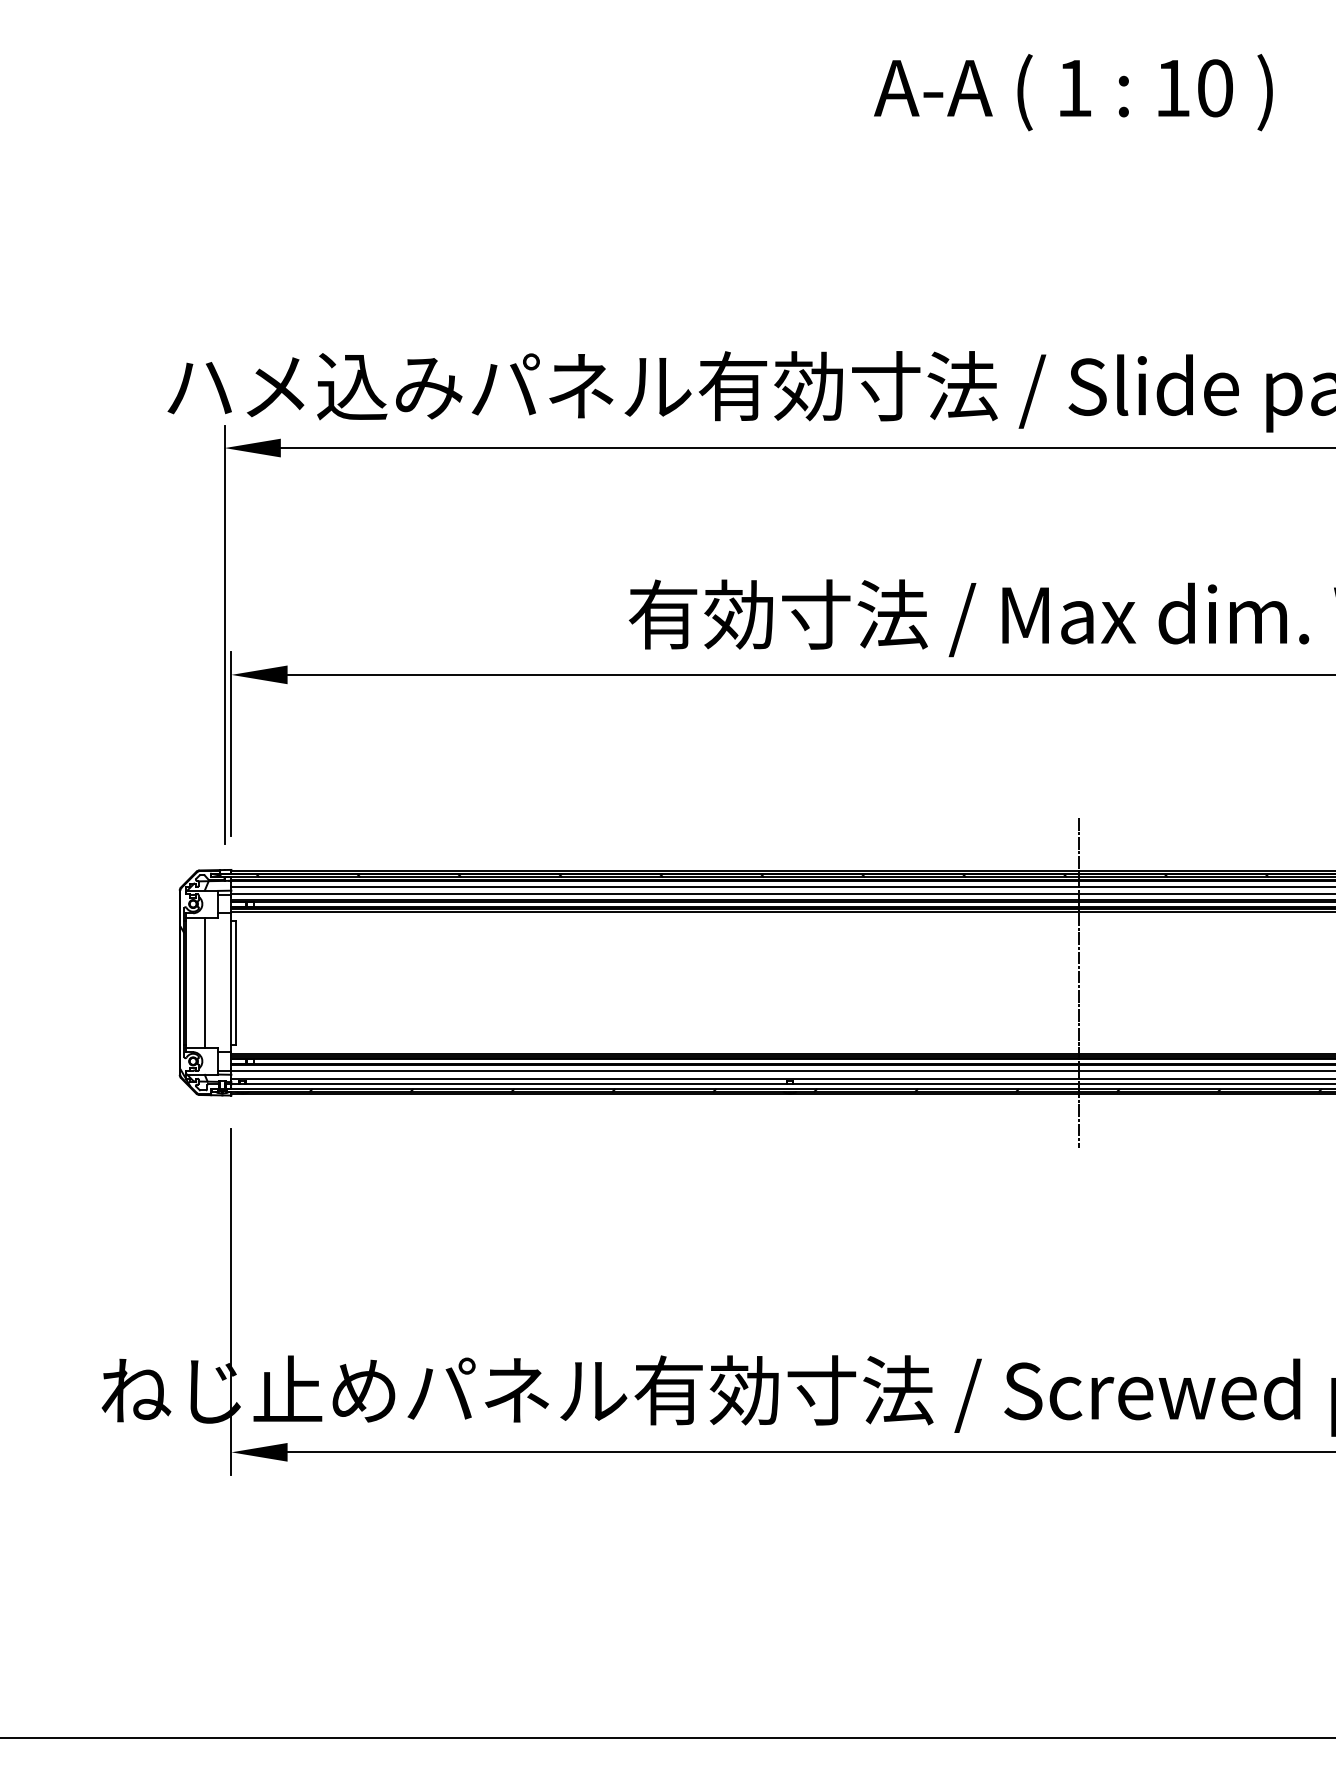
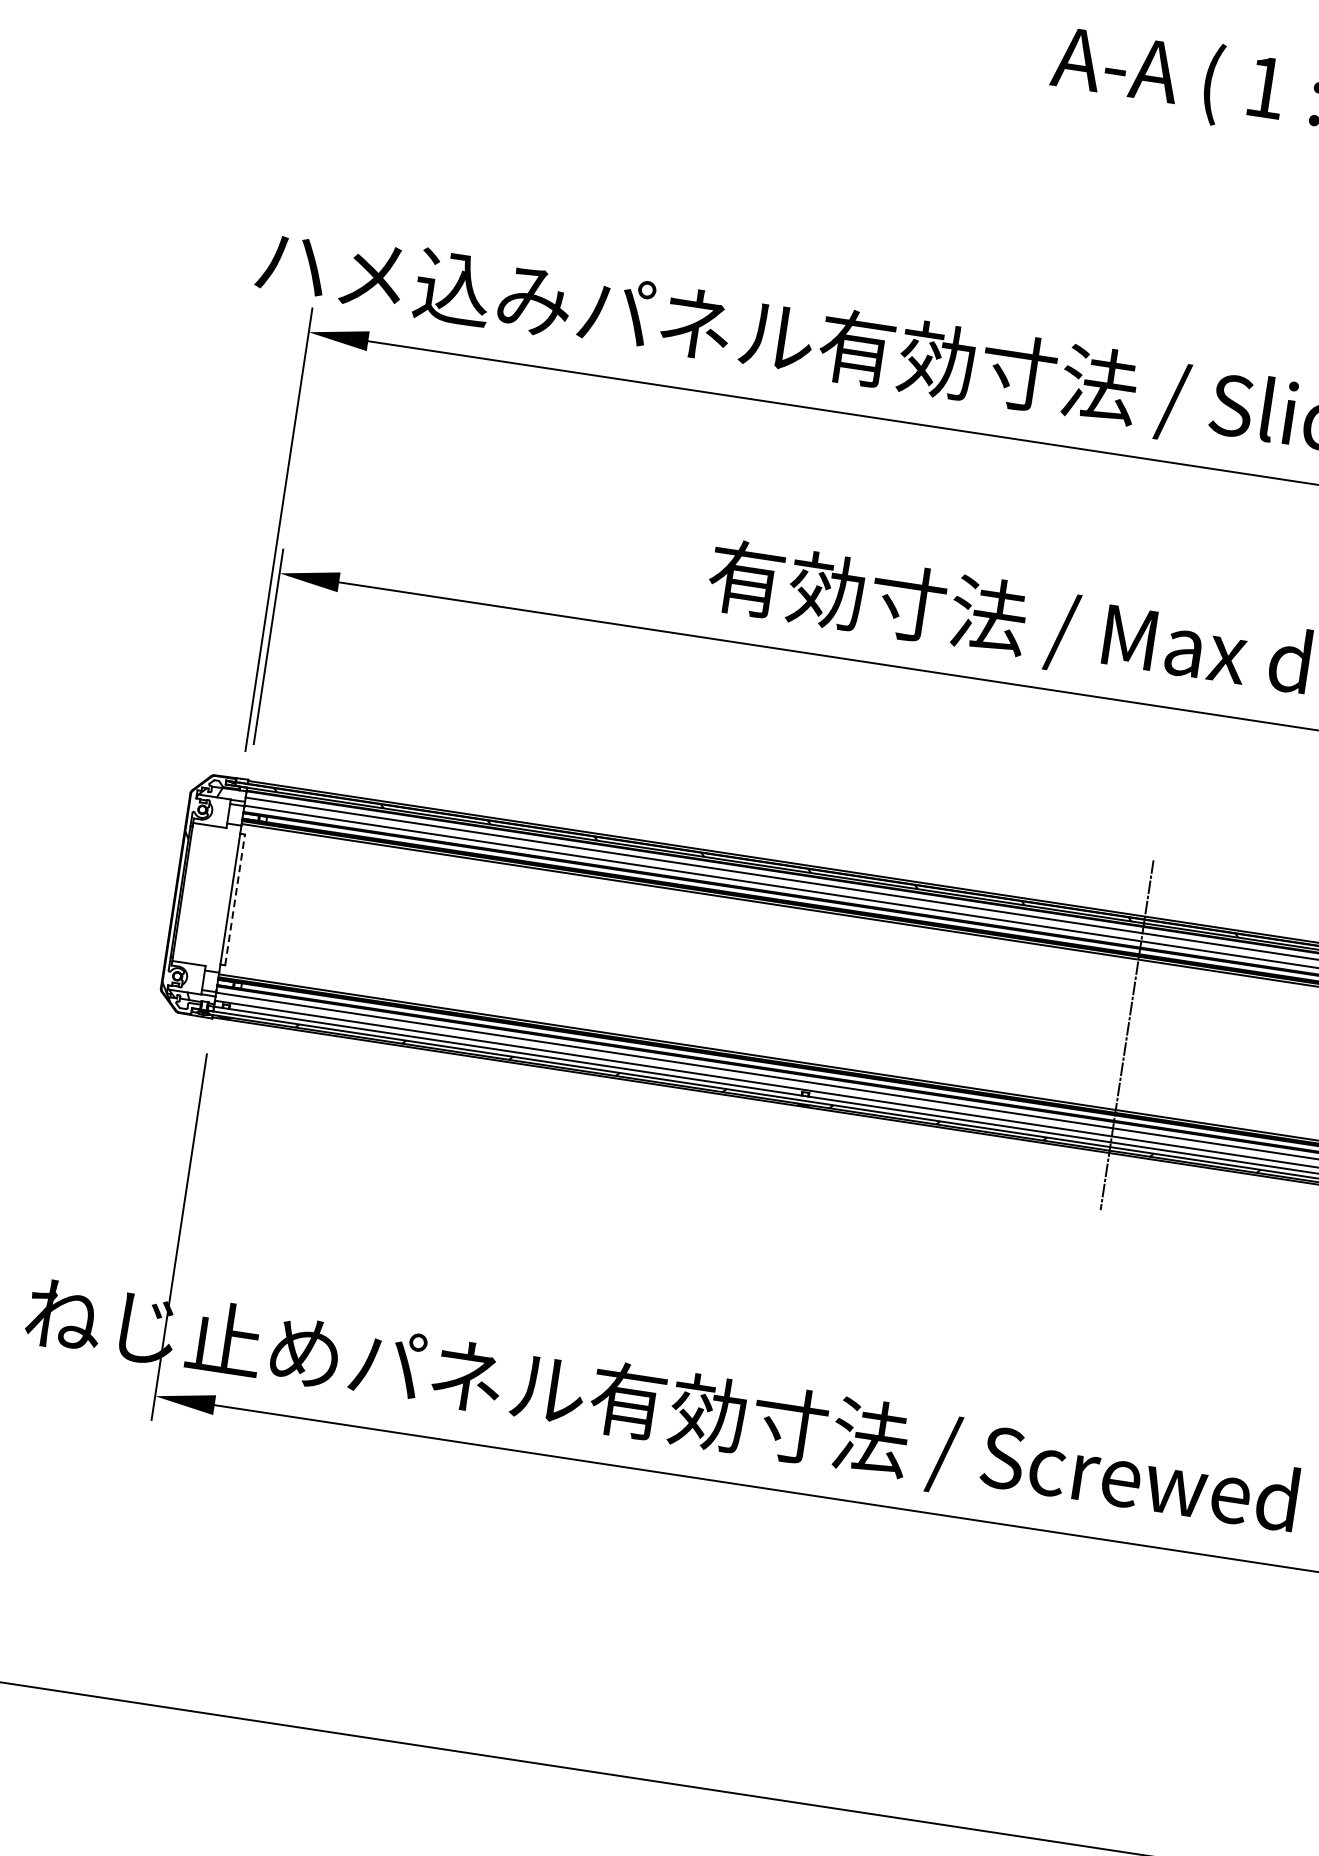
line: (204, 982) -> (201, 894), removed
line: (235, 982) -> (234, 899), solid -> dashed

